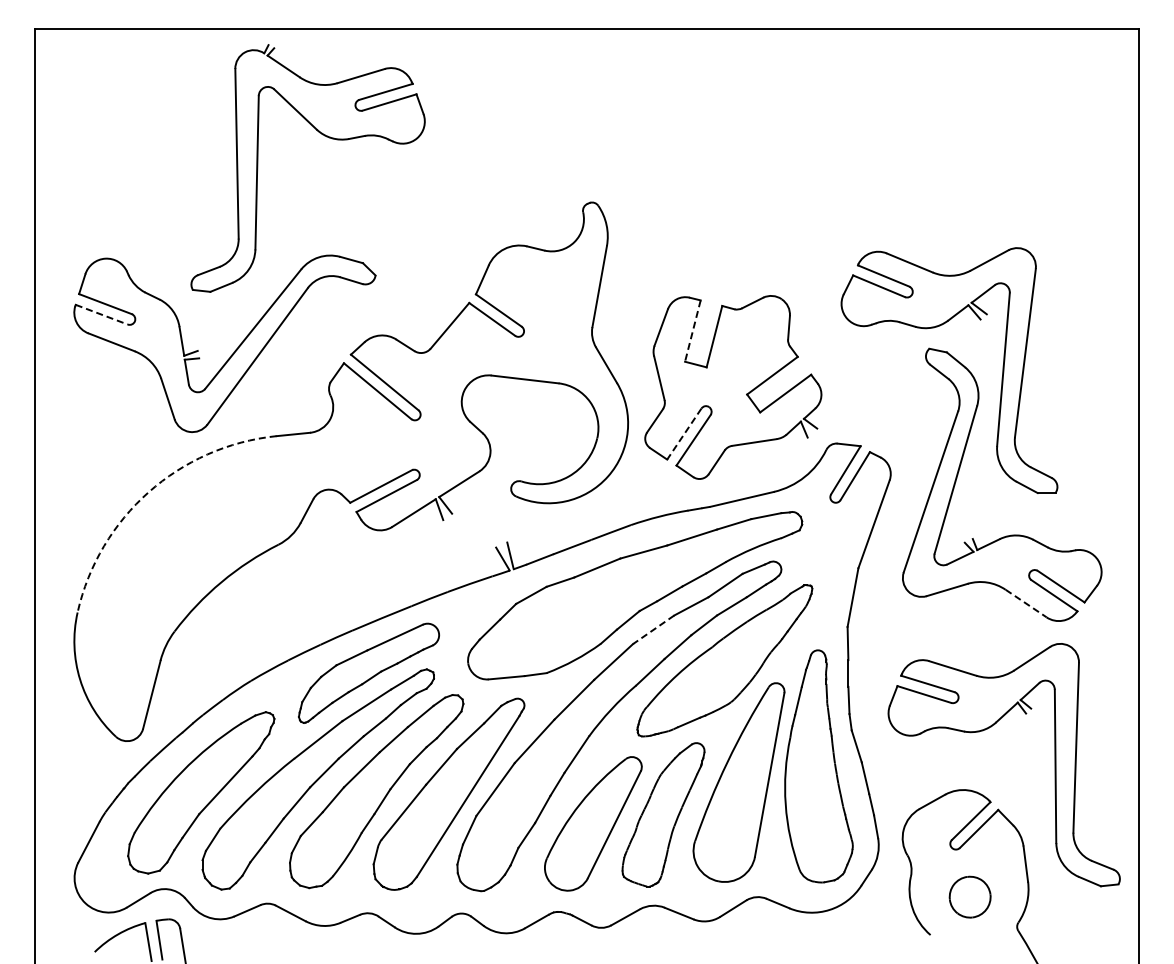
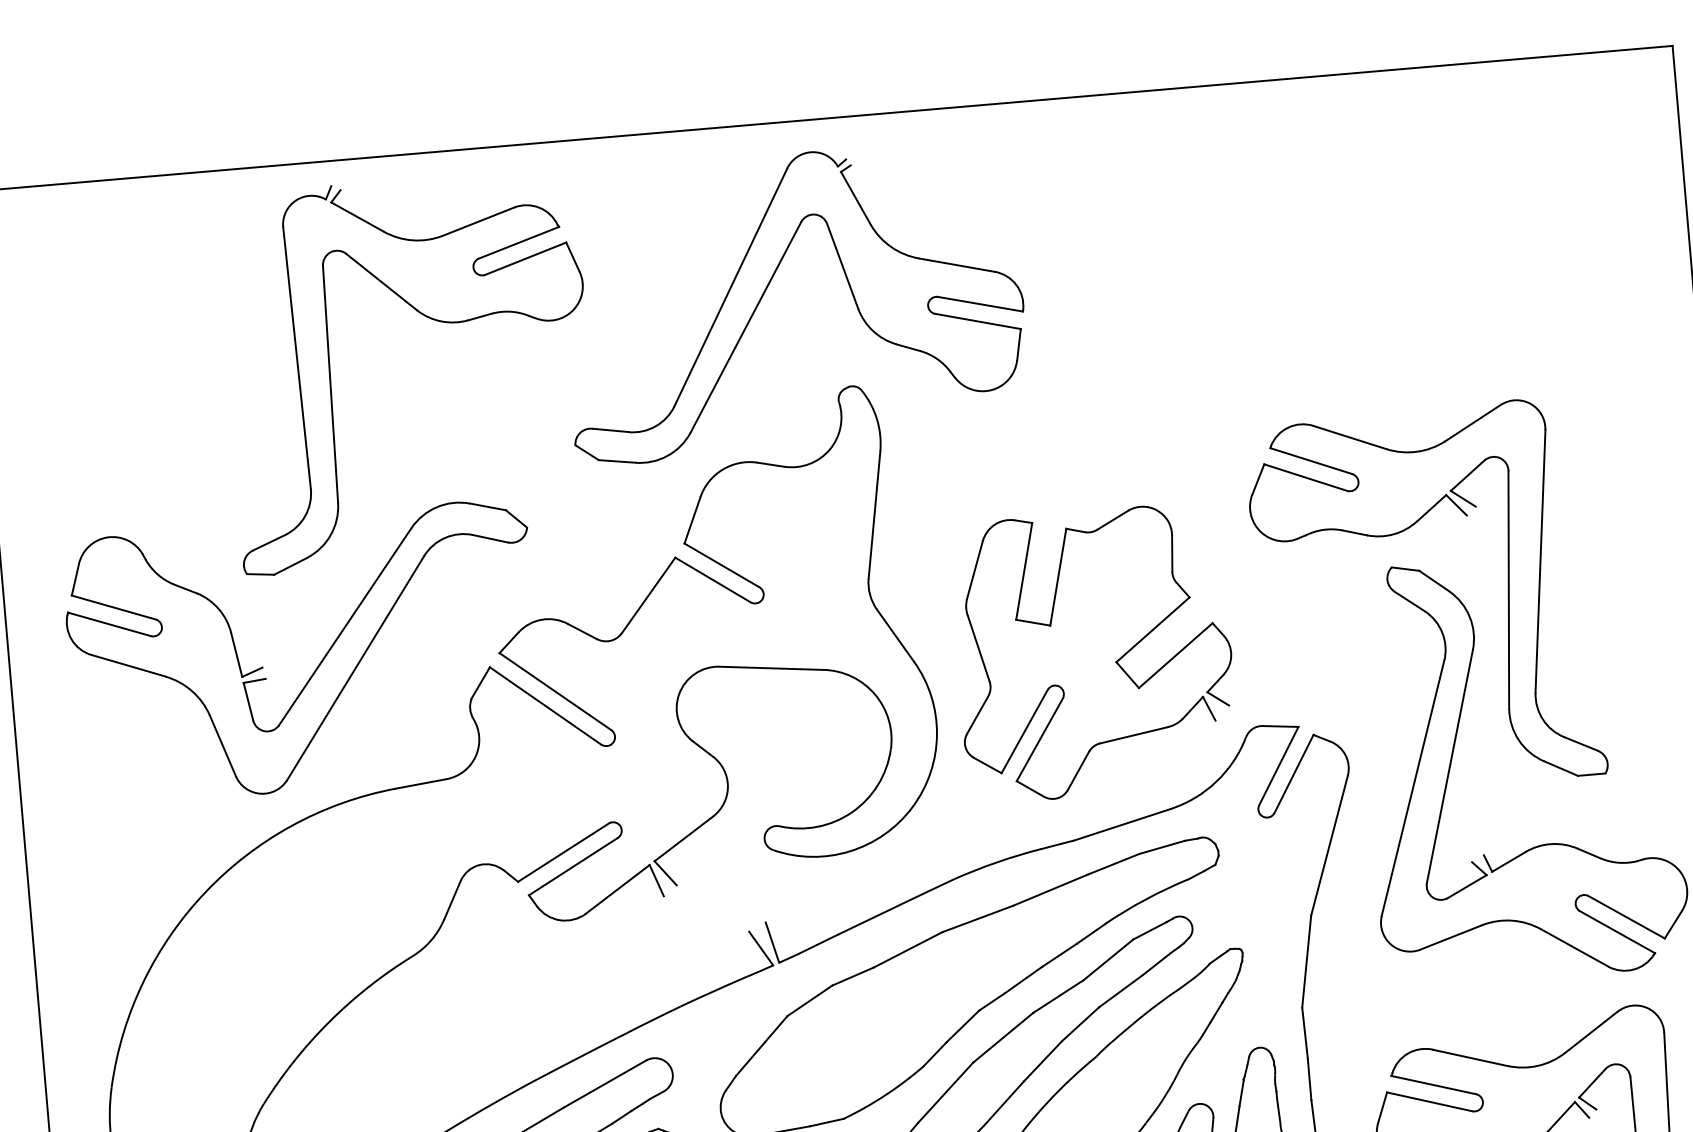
part: (542, 137) -> (766, 292), added
line: (101, 314) -> (109, 624), dashed -> solid
line: (692, 331) -> (1023, 572), dashed -> solid
line: (684, 434) -> (1024, 732), dashed -> solid
arc: (148, 492) -> (205, 892), dashed -> solid
line: (1026, 603) -> (1575, 947), dashed -> solid
line: (653, 630) -> (1003, 1038), dashed -> solid

